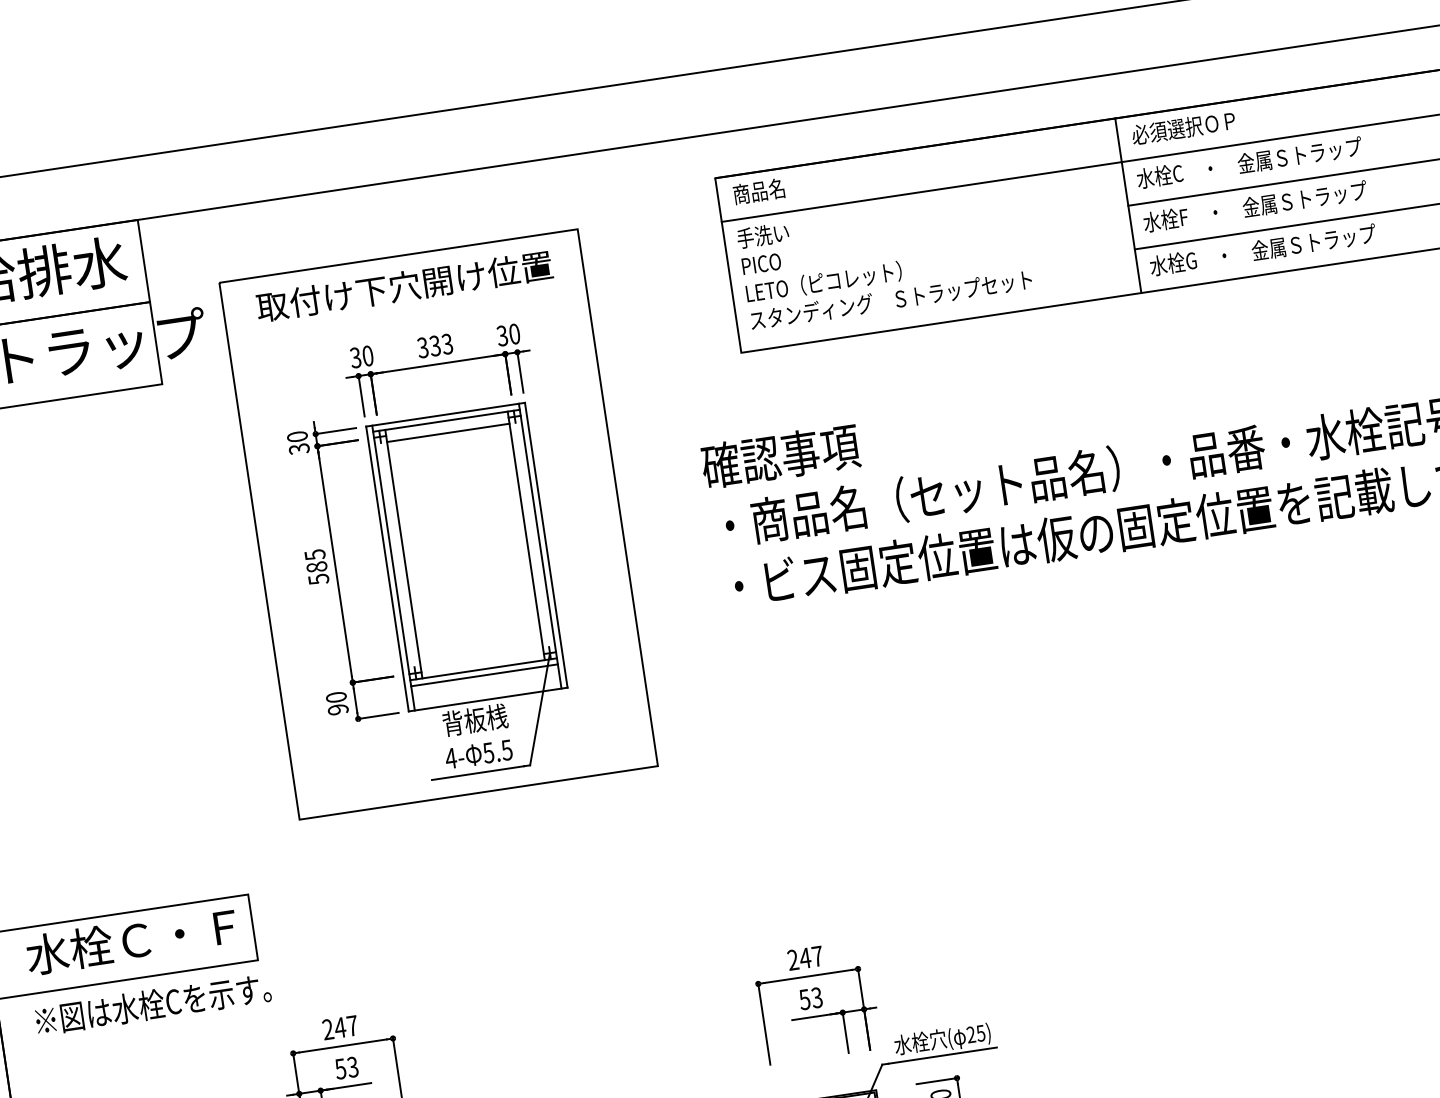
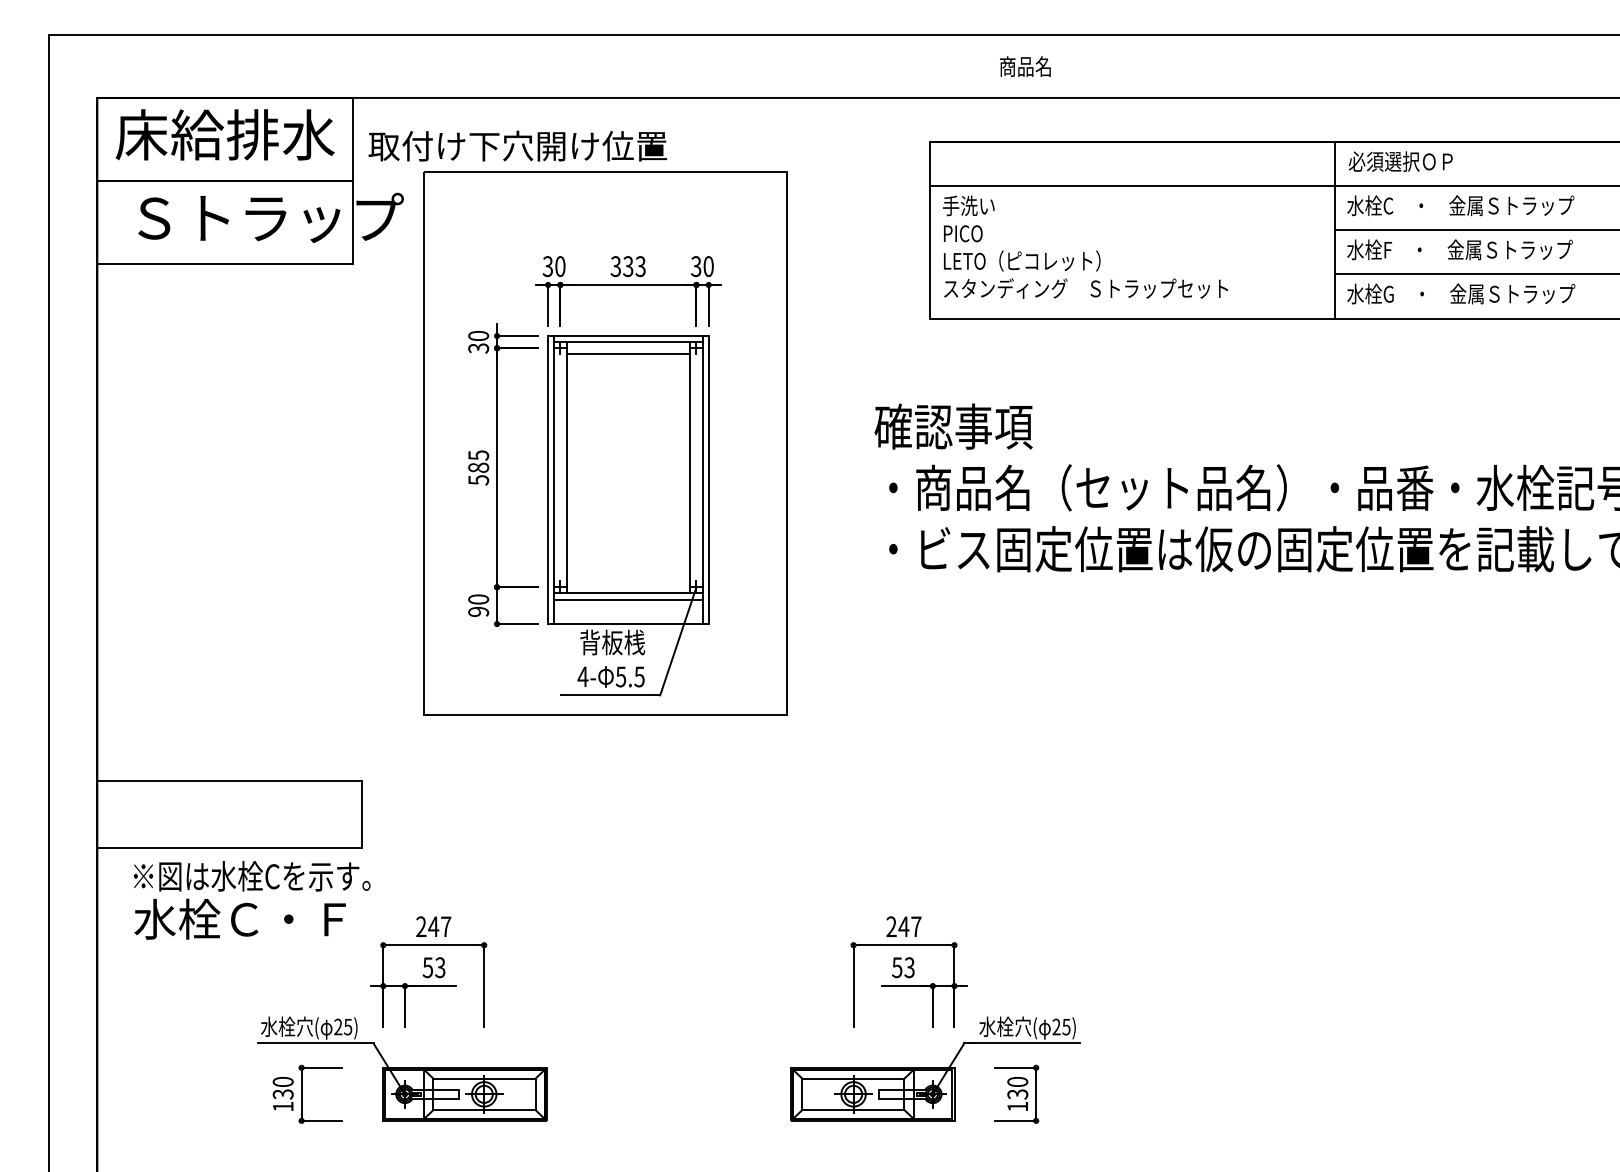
text: (759, 191) -> (1025, 66), moved
text: (404, 285) -> (517, 145), moved
text: (130, 940) -> (239, 918), moved

